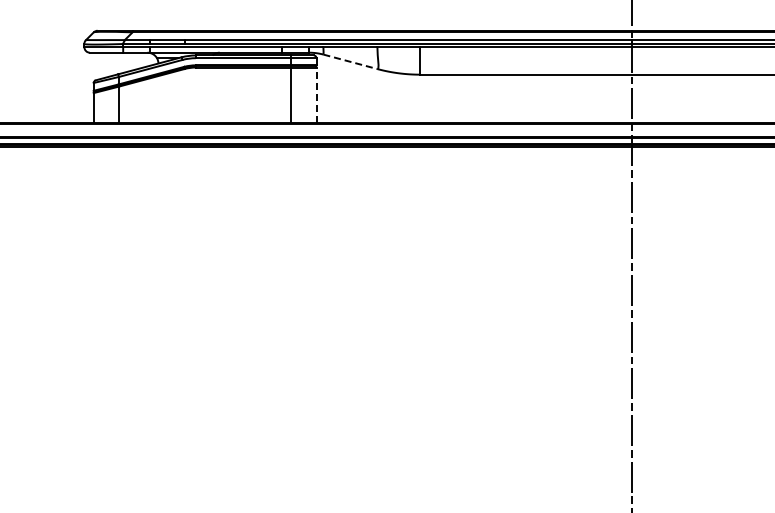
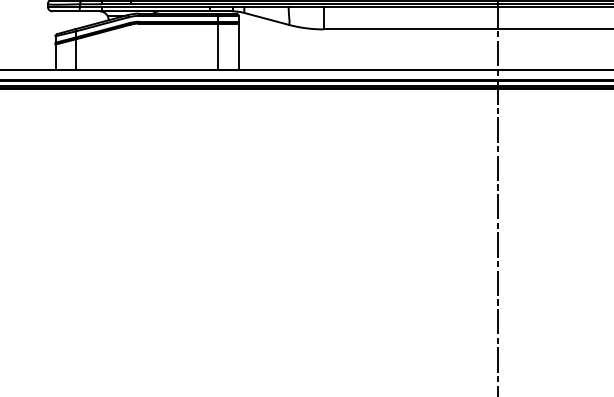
line: (350, 61) -> (266, 18), dashed -> solid
line: (316, 95) -> (238, 46), dashed -> solid

